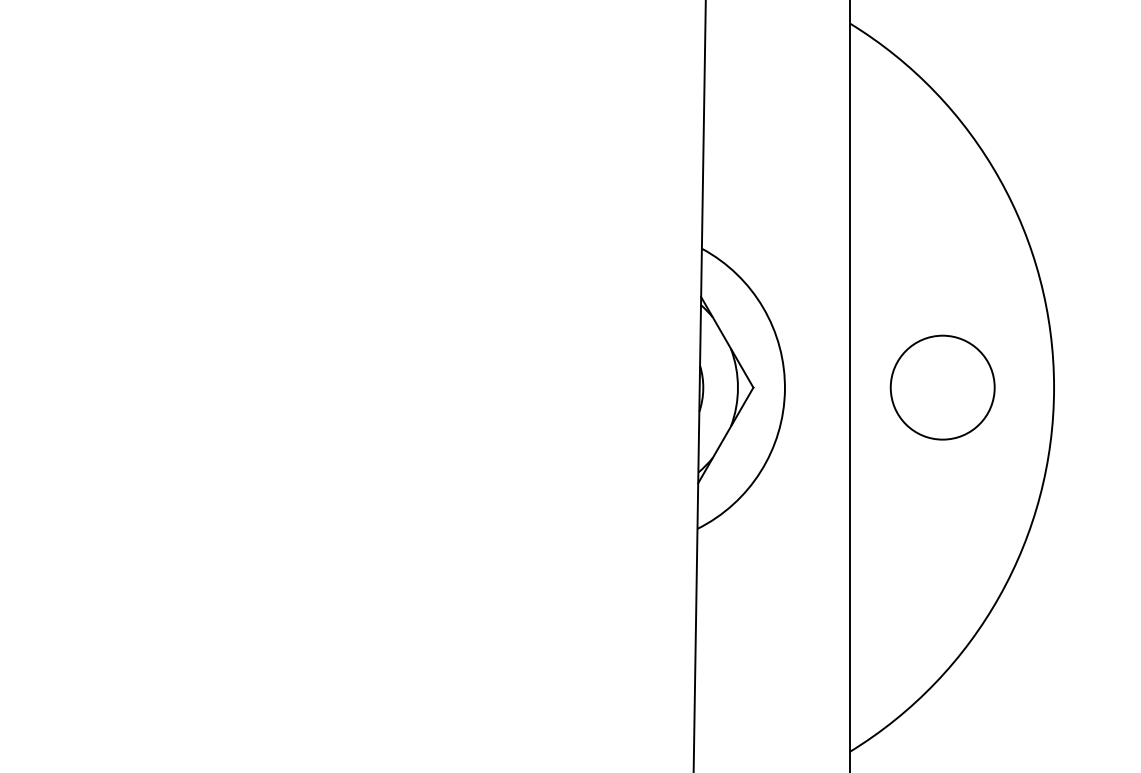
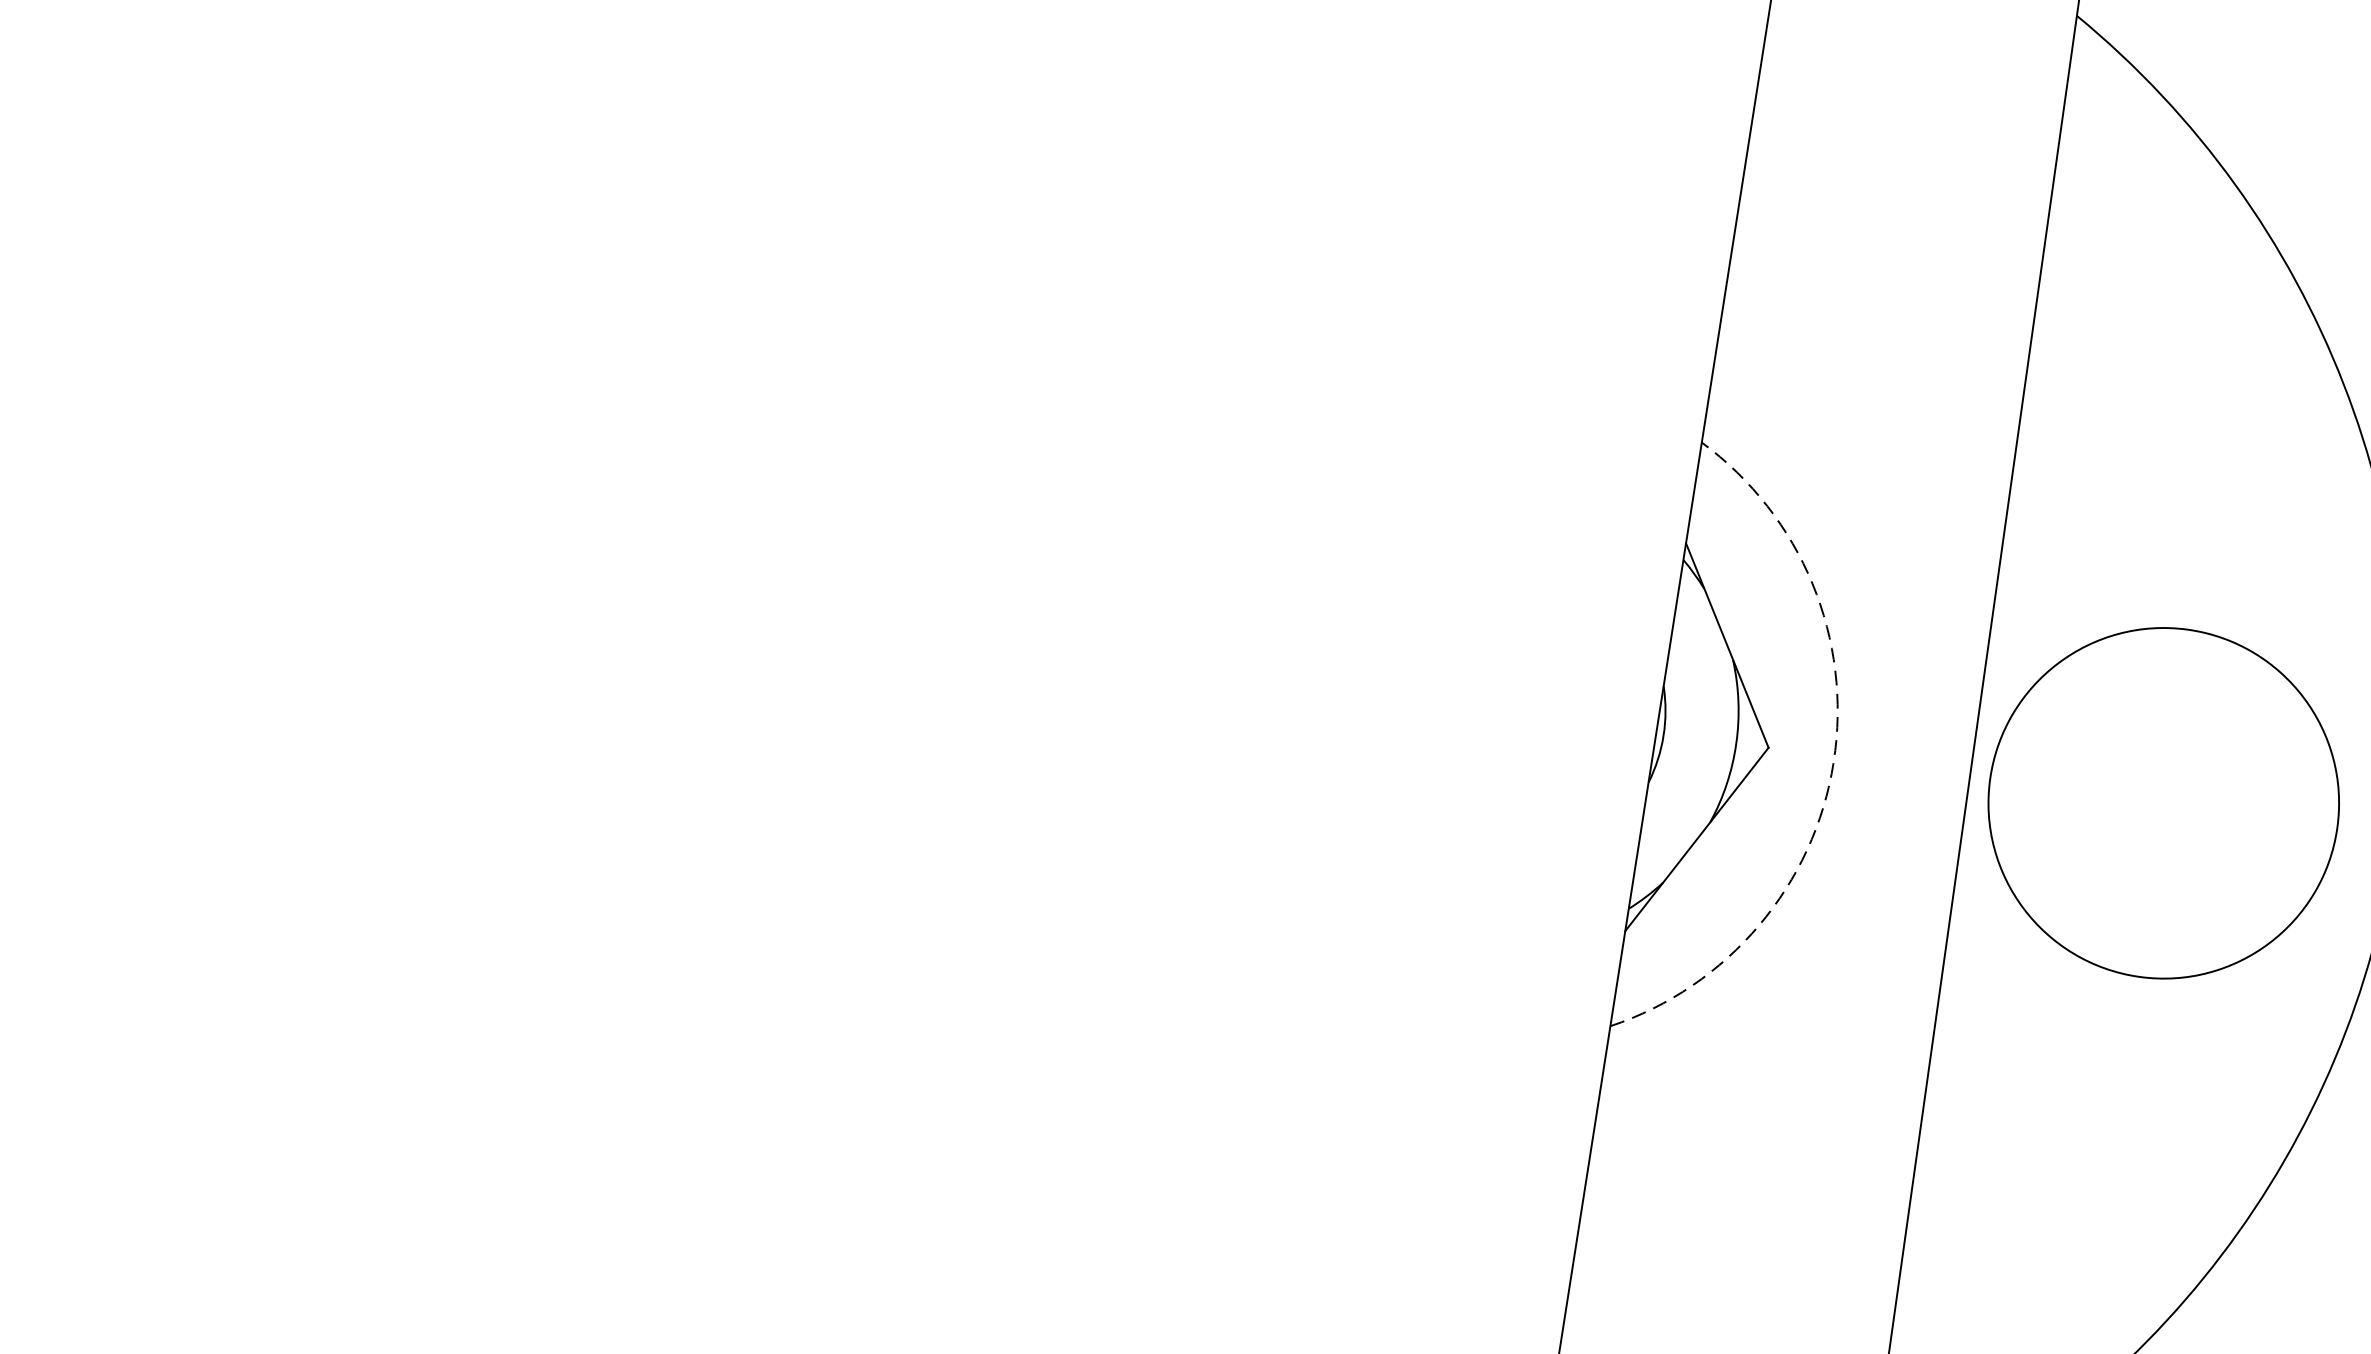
circle: (942, 387) -> (2163, 802), size x1.6
arc: (784, 390) -> (1832, 762), solid -> dashed

